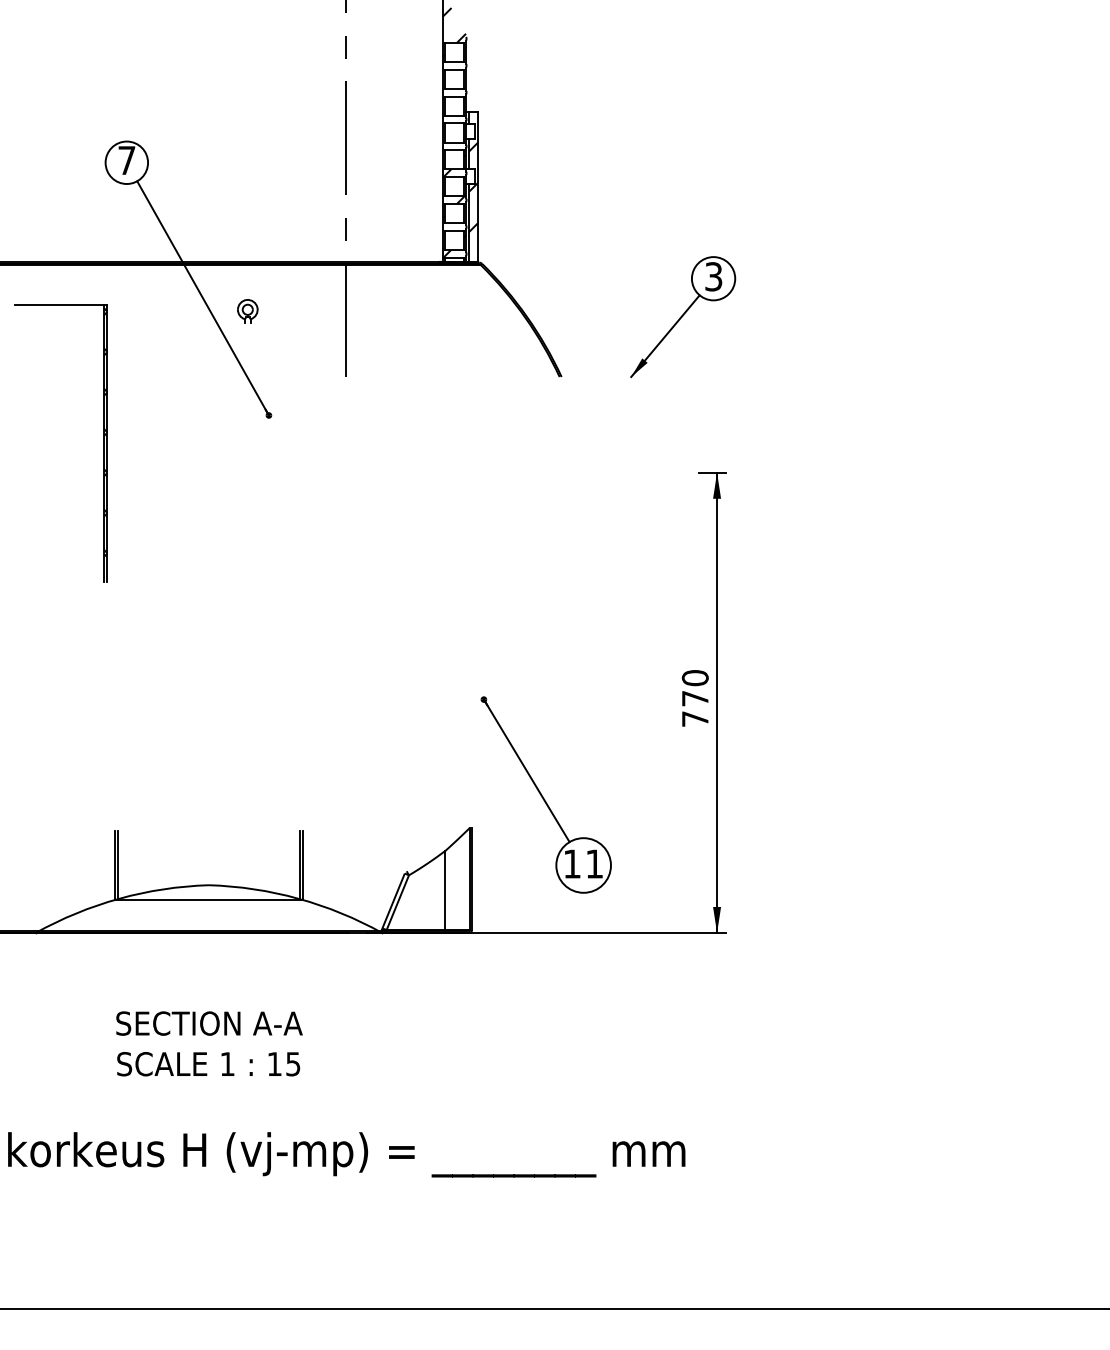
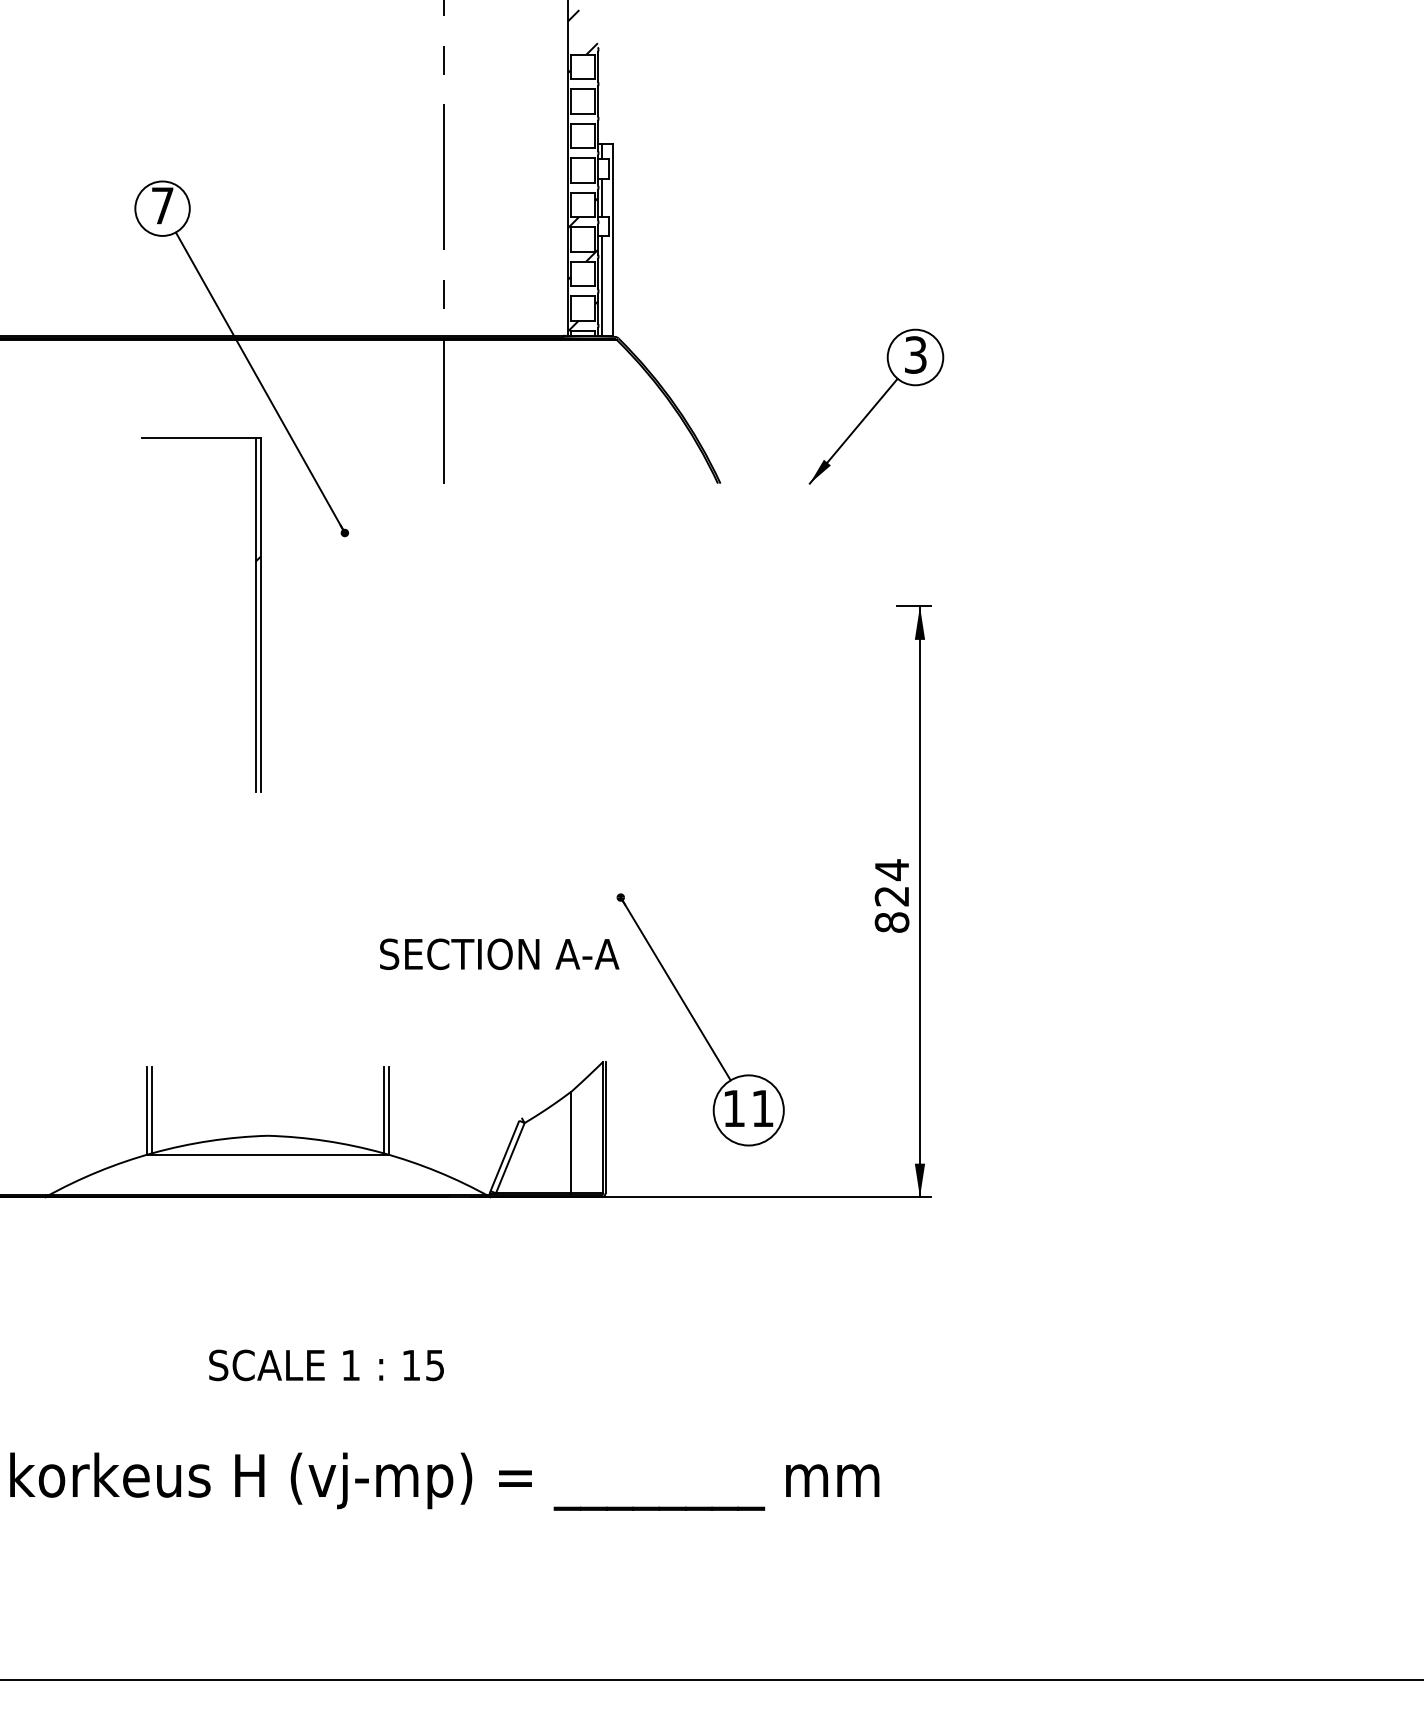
hatch: (473, 186) -> (607, 239), removed
part: (247, 311) -> (317, 399), removed
part: (103, 443) -> (255, 614), moved
text: (694, 697) -> (891, 895), 770 -> 824
text: (209, 1022) -> (499, 953), moved
text: (208, 1064) -> (326, 1365), moved

